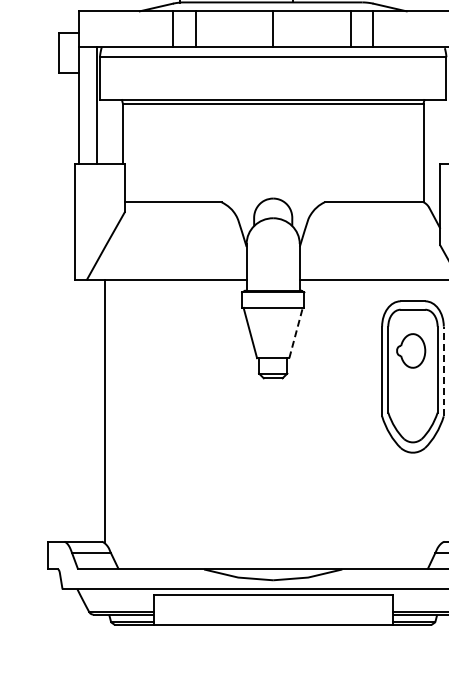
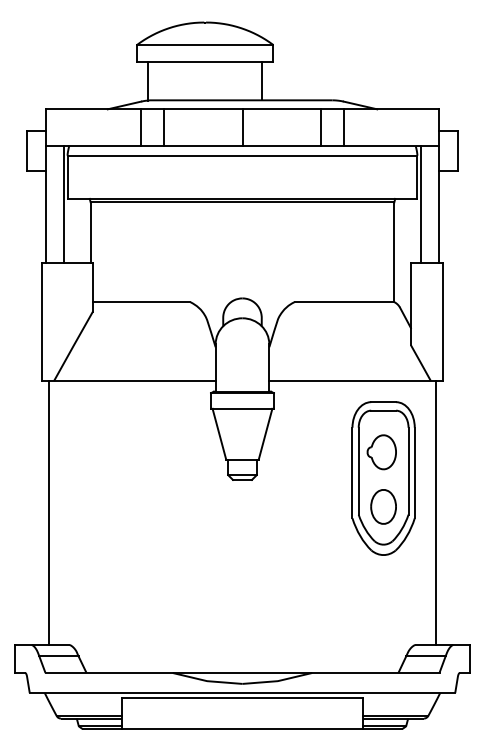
line: (295, 332) -> (265, 433), dashed -> solid
line: (443, 370) -> (414, 472), dashed -> solid
part: (412, 404) -> (383, 506), added
line: (104, 410) -> (49, 512), moved

